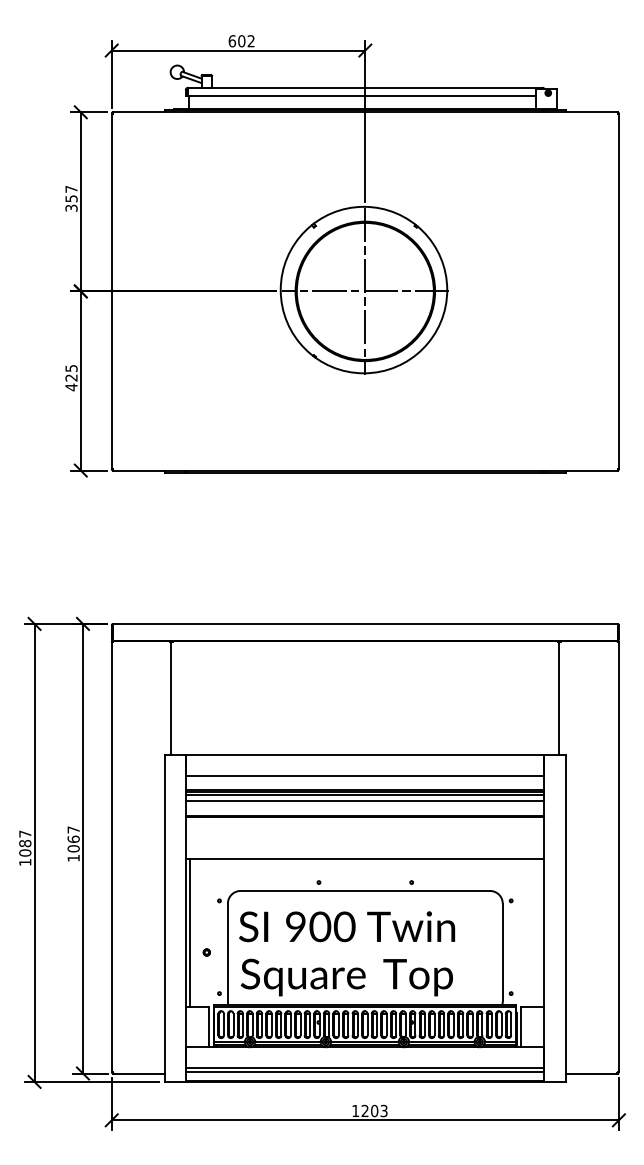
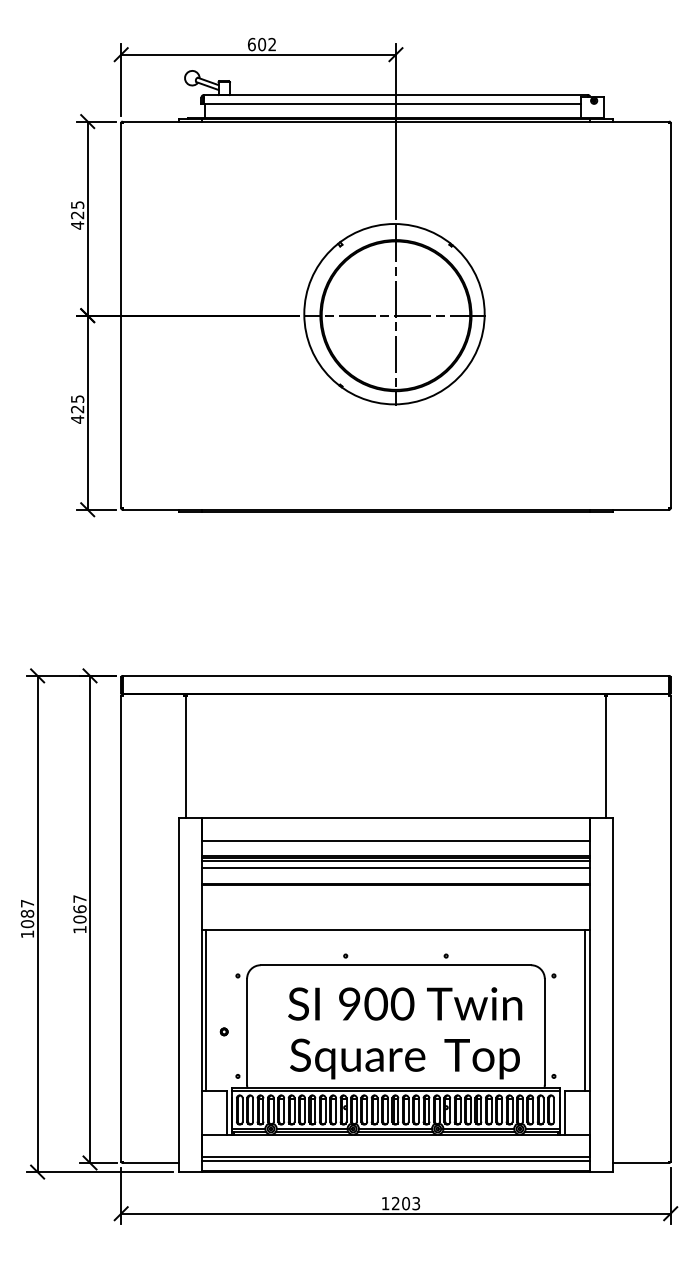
text: (71, 198) -> (77, 215), 357 -> 425
line: (540, 932) -> (585, 1010), added
text: (347, 954) -> (405, 1033), moved

